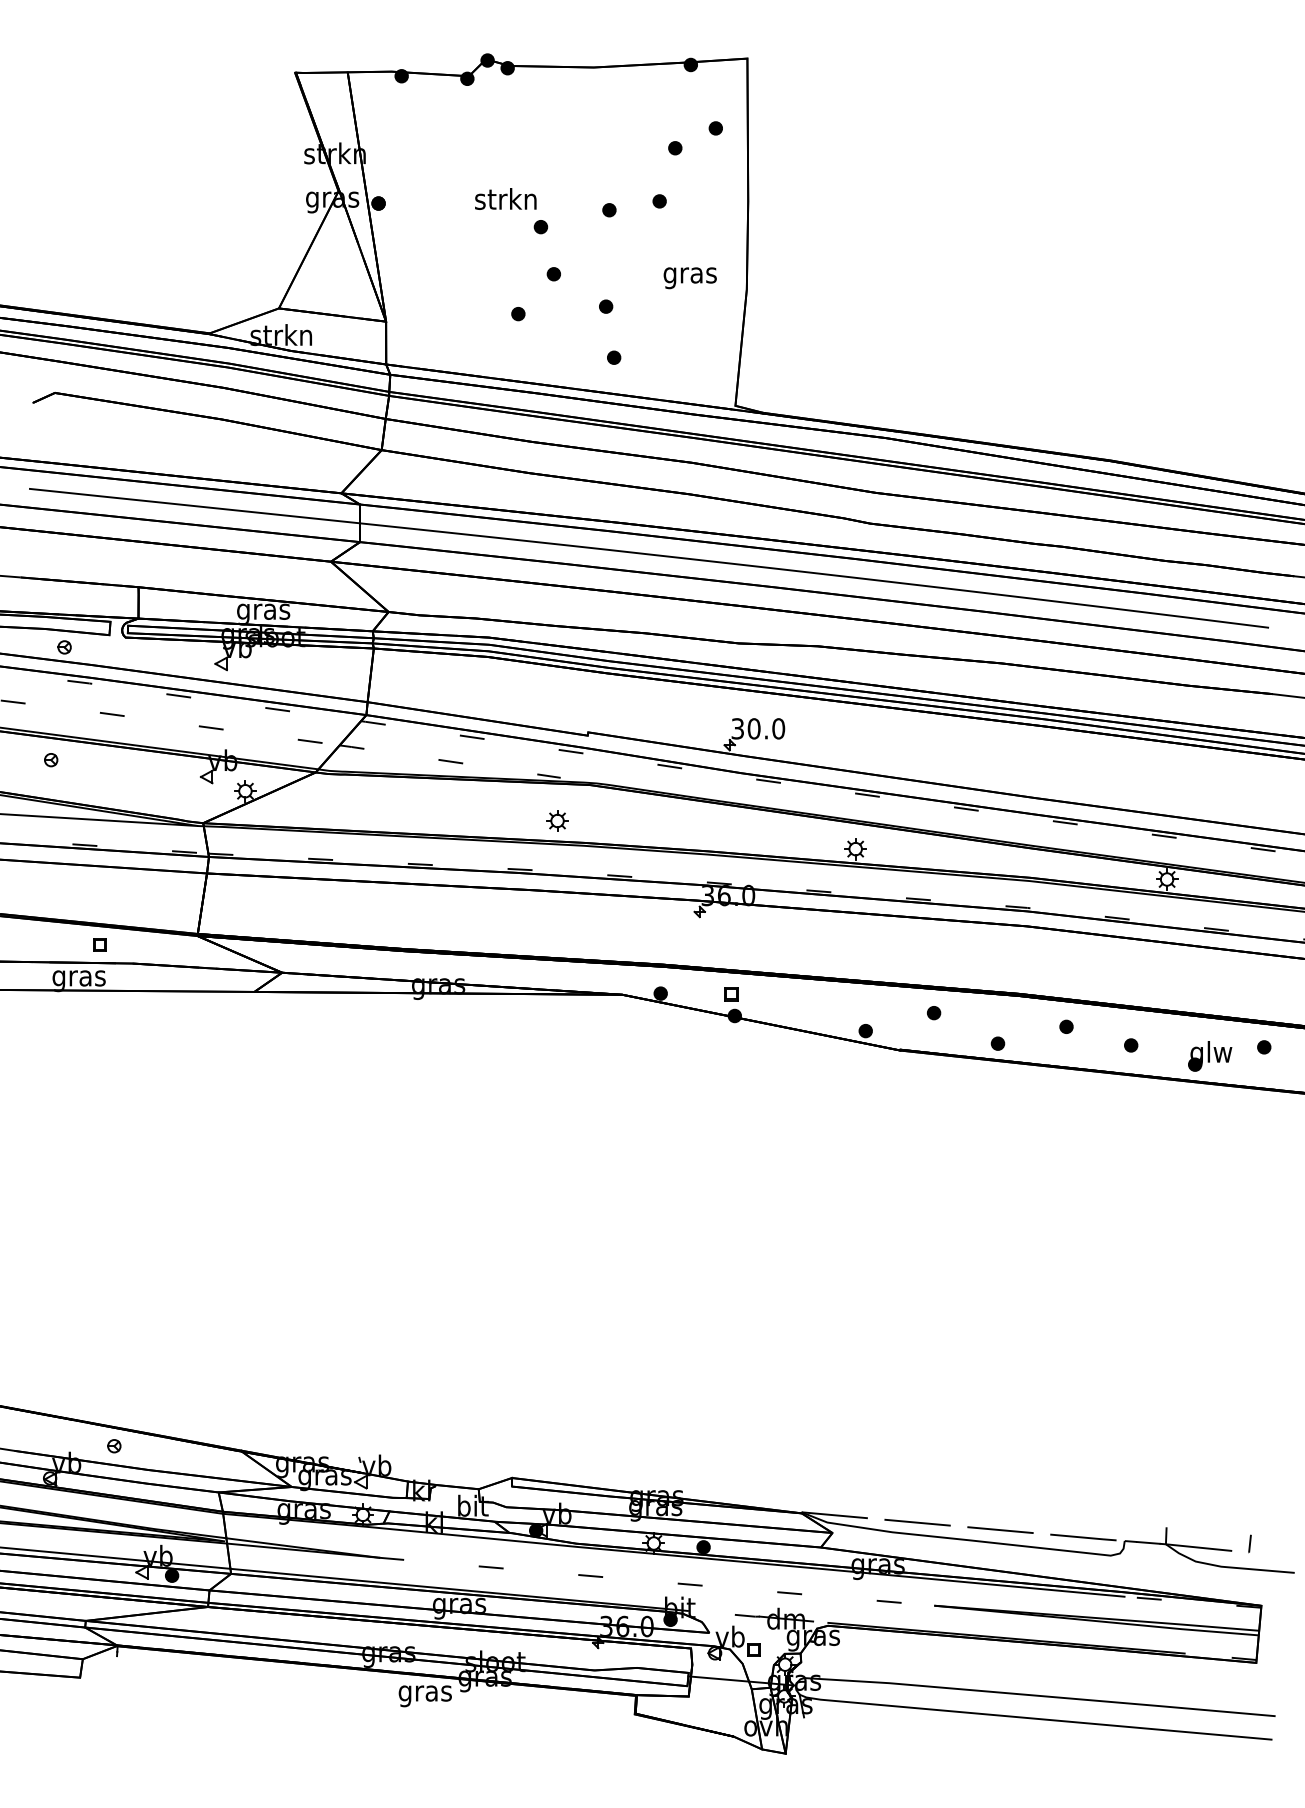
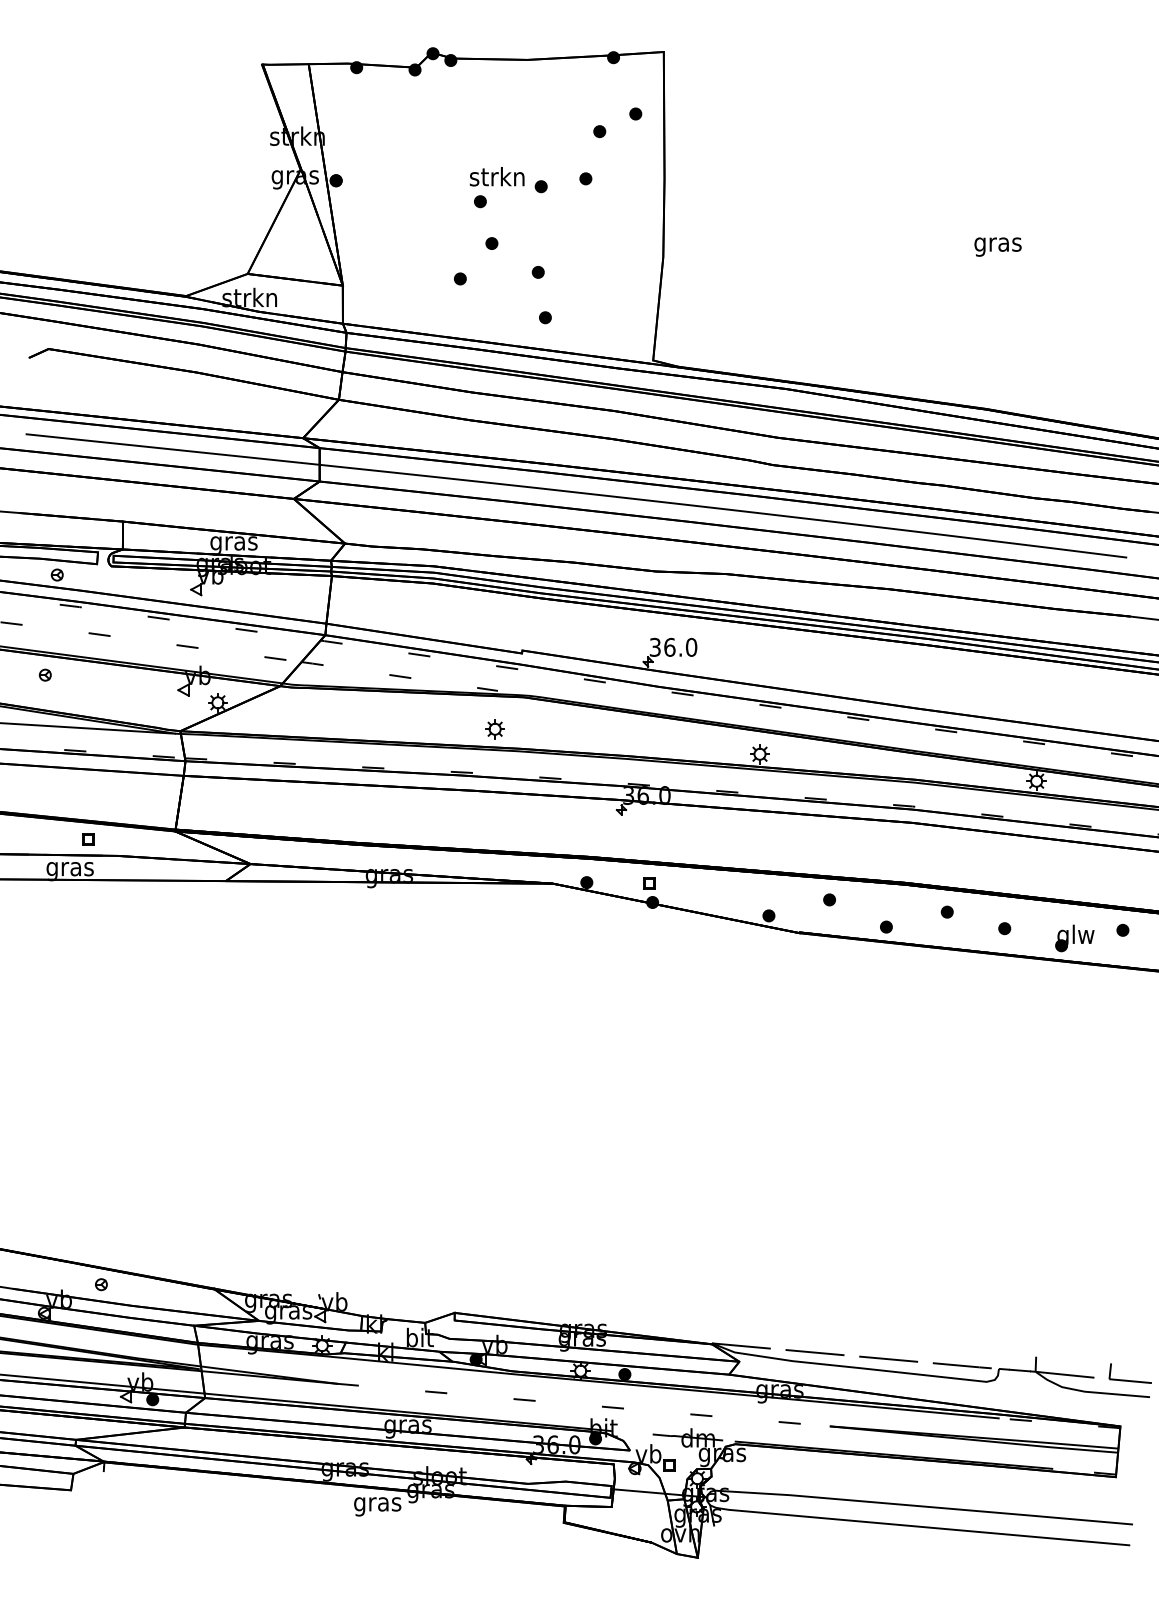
text: (505, 198) -> (496, 176), moved
text: (689, 277) -> (997, 246), moved
text: (753, 727) -> (669, 646), 30.0 -> 36.0
line: (1272, 1555) -> (1130, 1381), added

